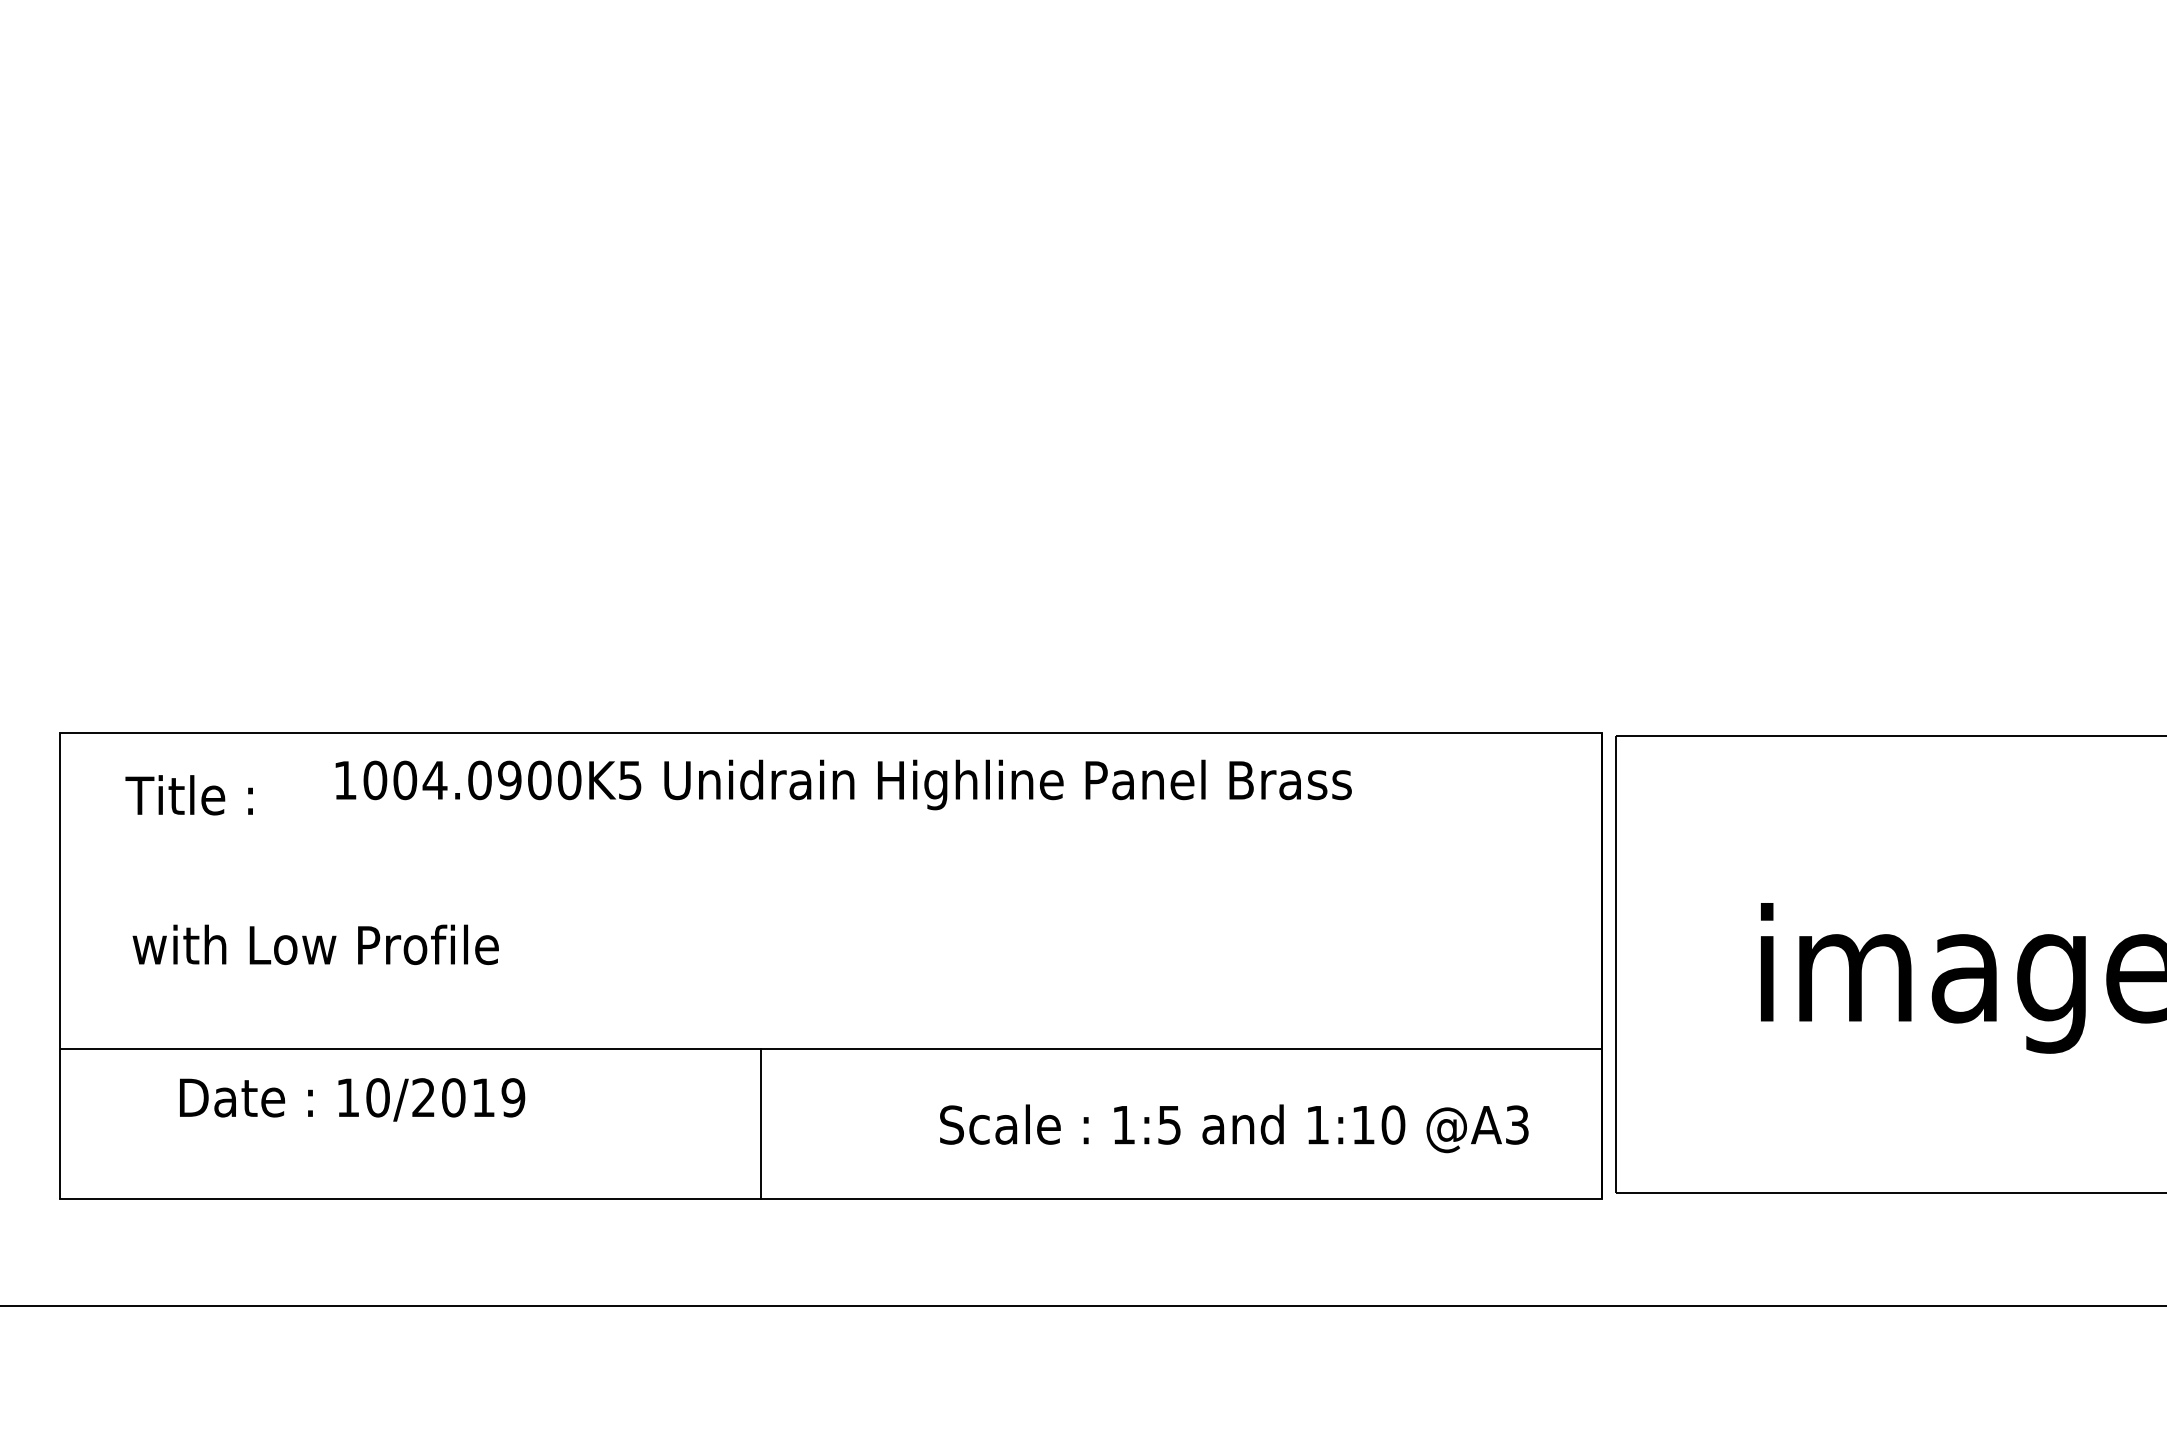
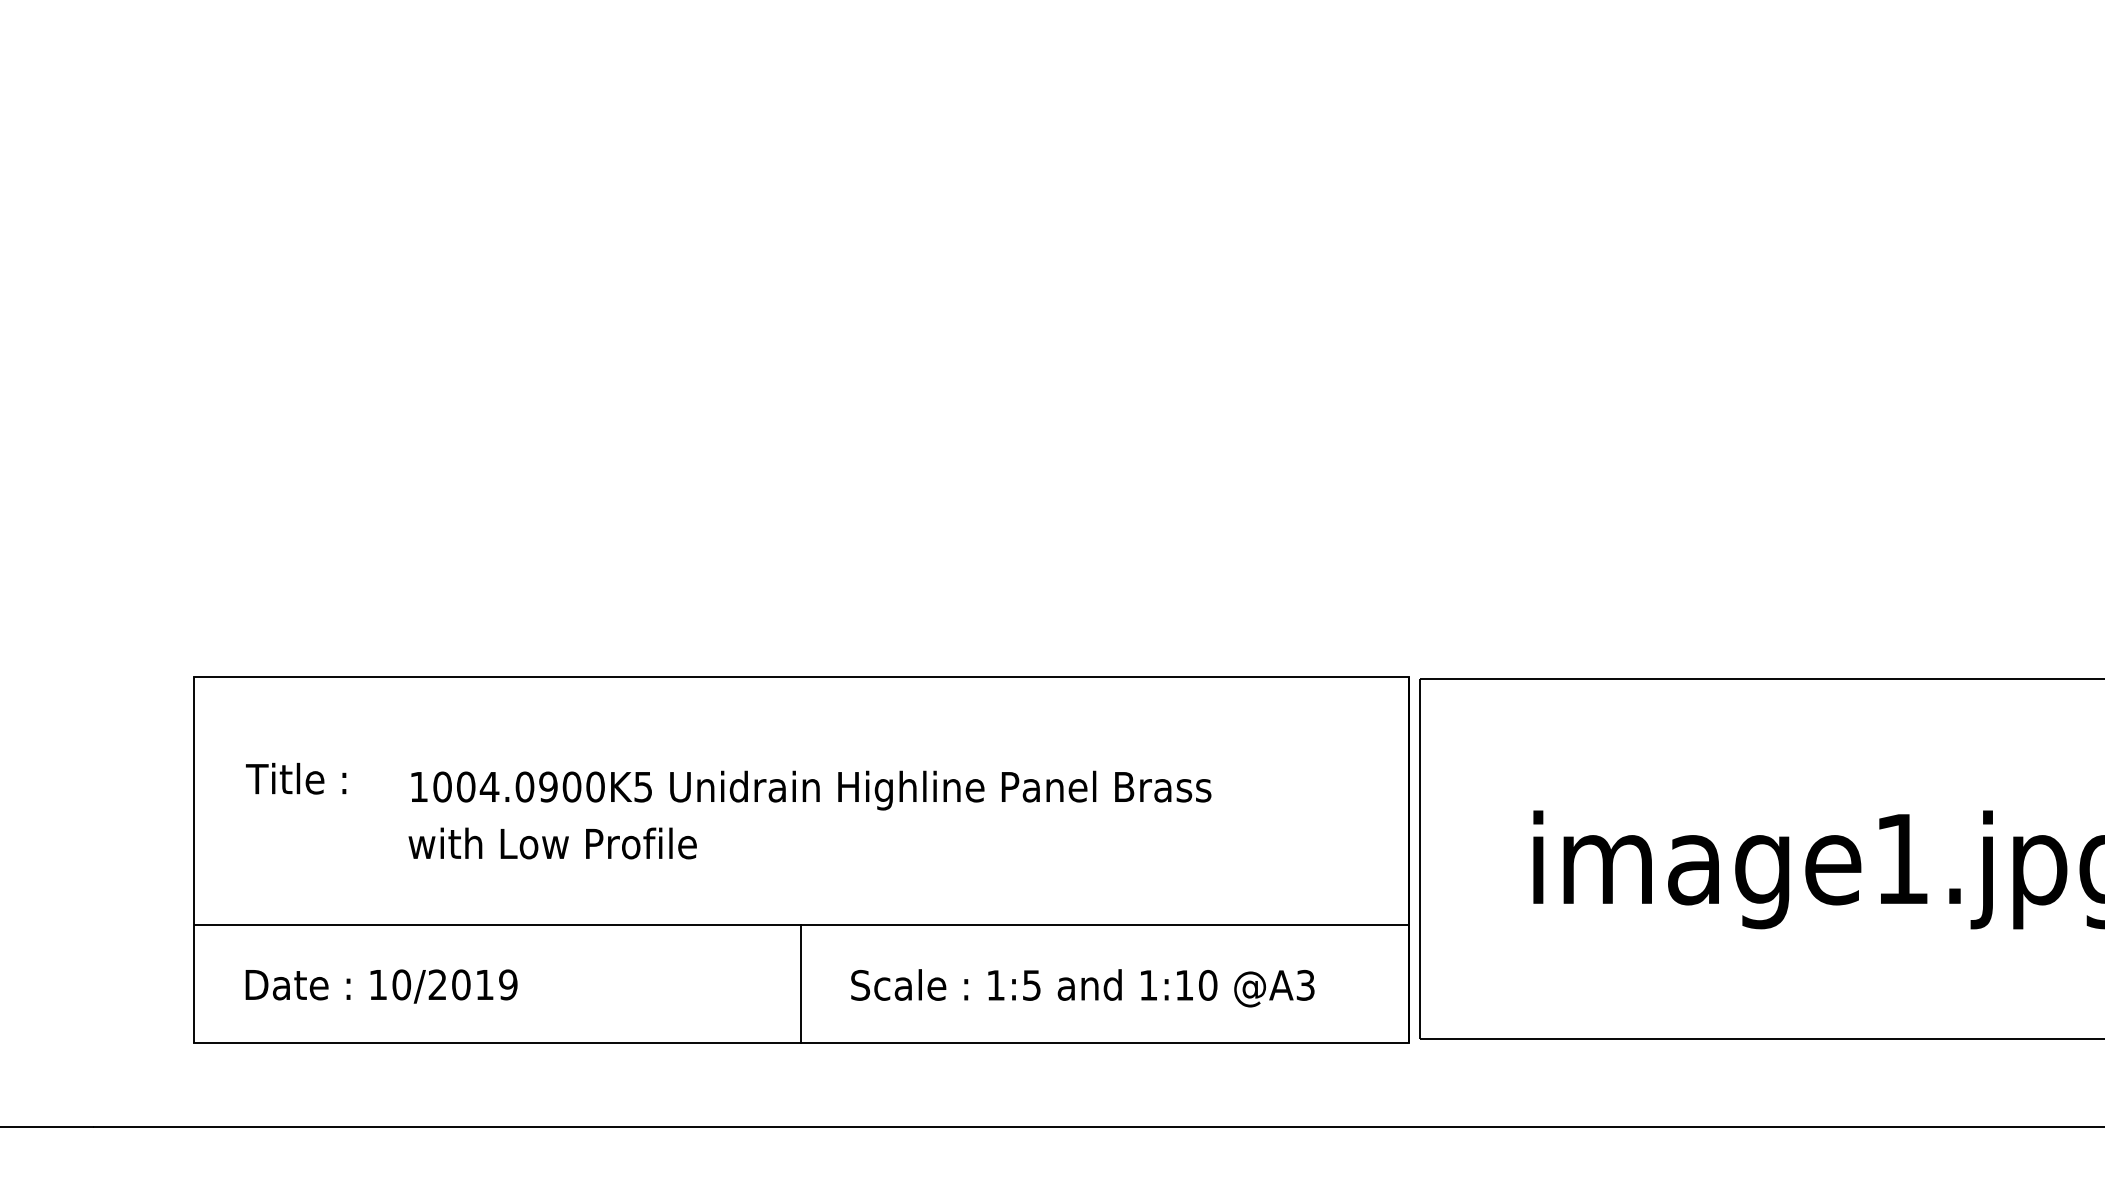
text: (843, 784) -> (811, 790), moved
text: (189, 794) -> (296, 778), moved
text: (315, 944) -> (552, 843), moved
text: (352, 1099) -> (381, 986), moved
line: (761, 1123) -> (801, 984), moved
text: (1233, 1129) -> (1082, 988), moved

